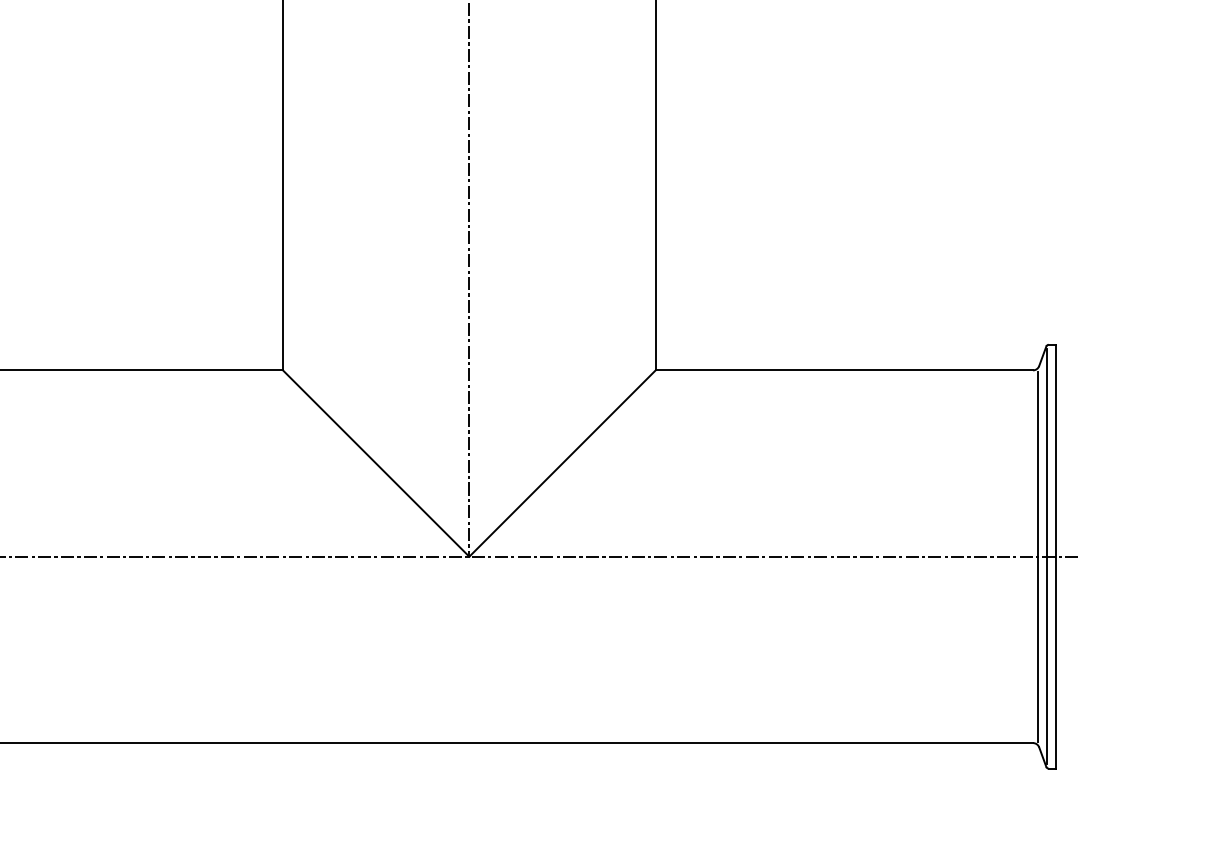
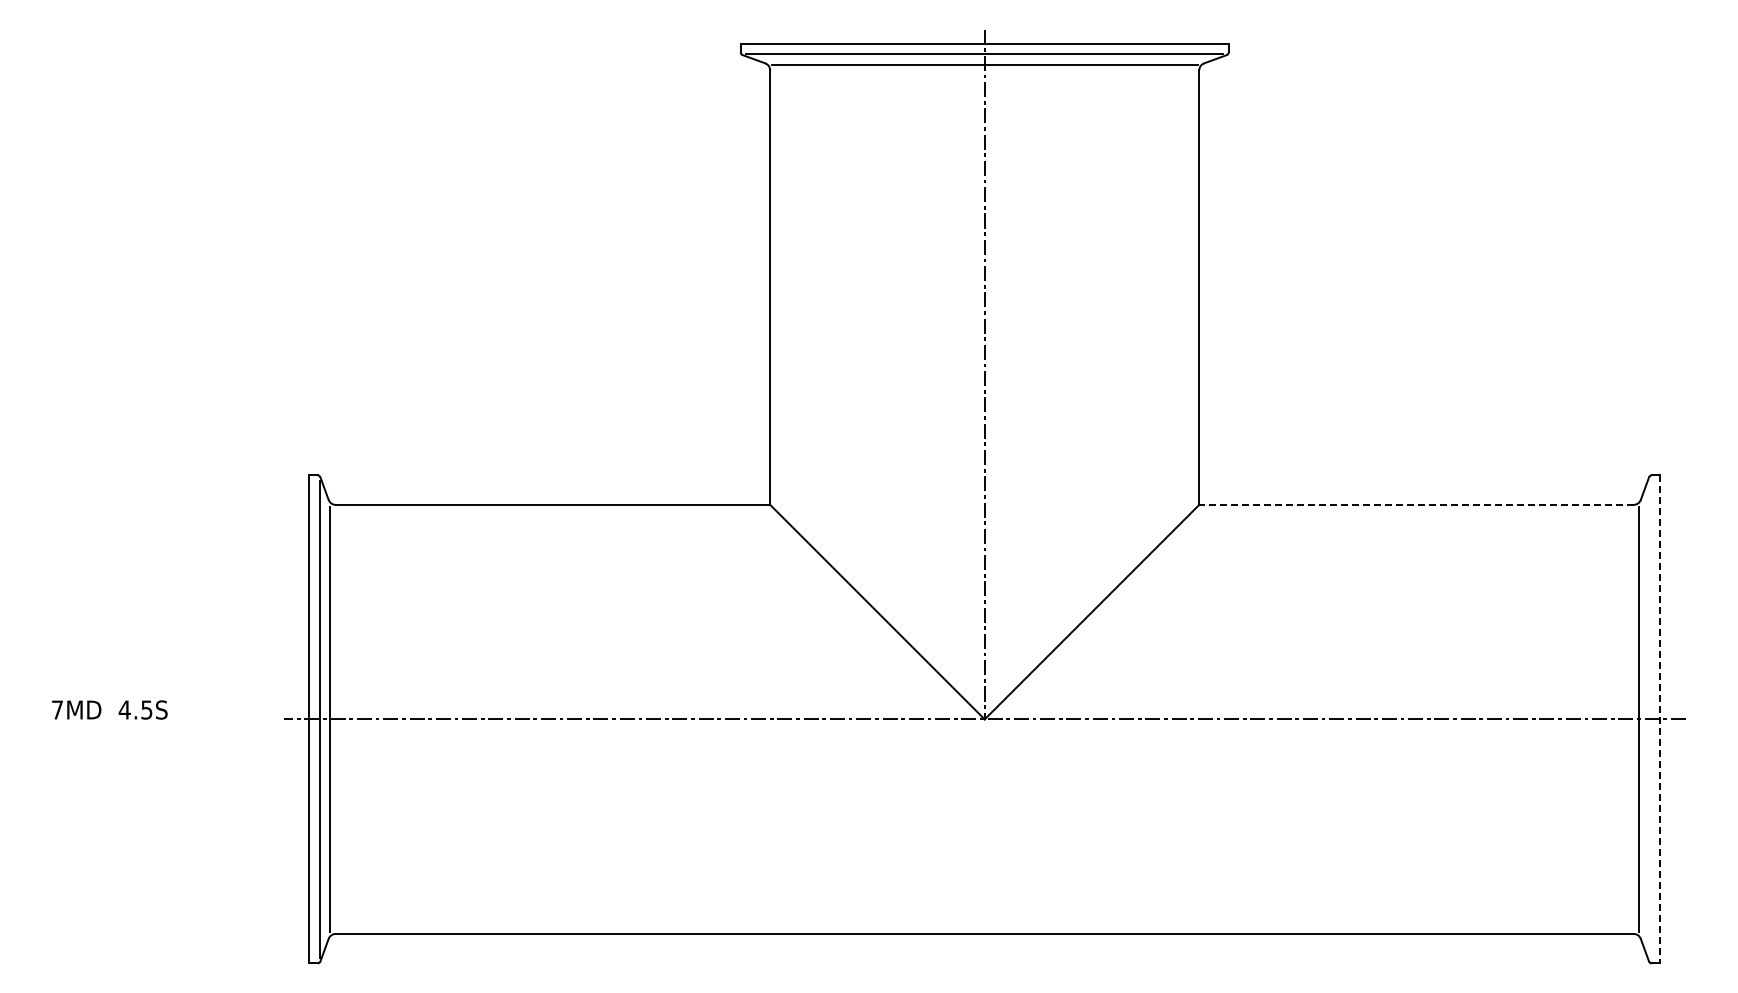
line: (844, 370) -> (1416, 504), solid -> dashed
line: (1046, 556) -> (1649, 719), removed
line: (1056, 556) -> (1660, 719), solid -> dashed

